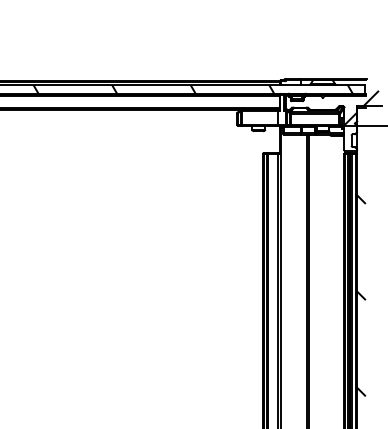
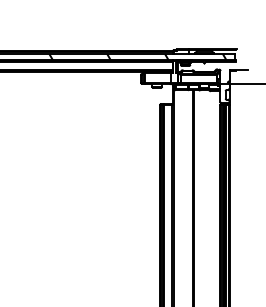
hatch: (361, 107) -> (232, 70), removed
hatch: (361, 295) -> (232, 208), removed

